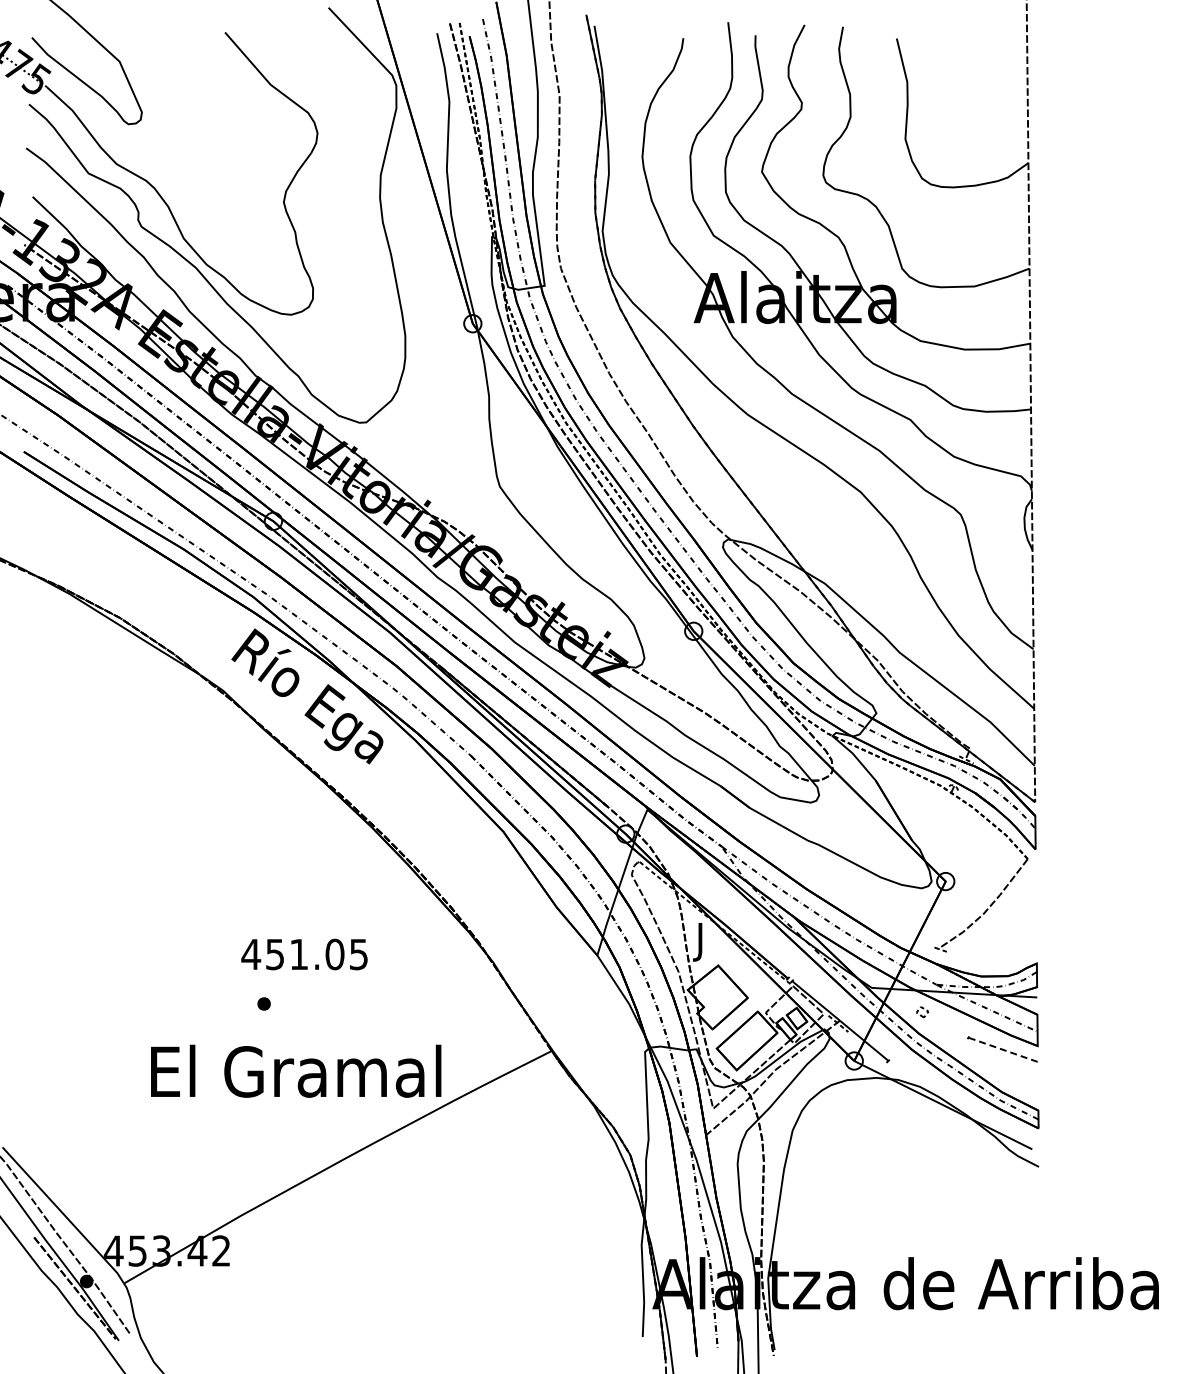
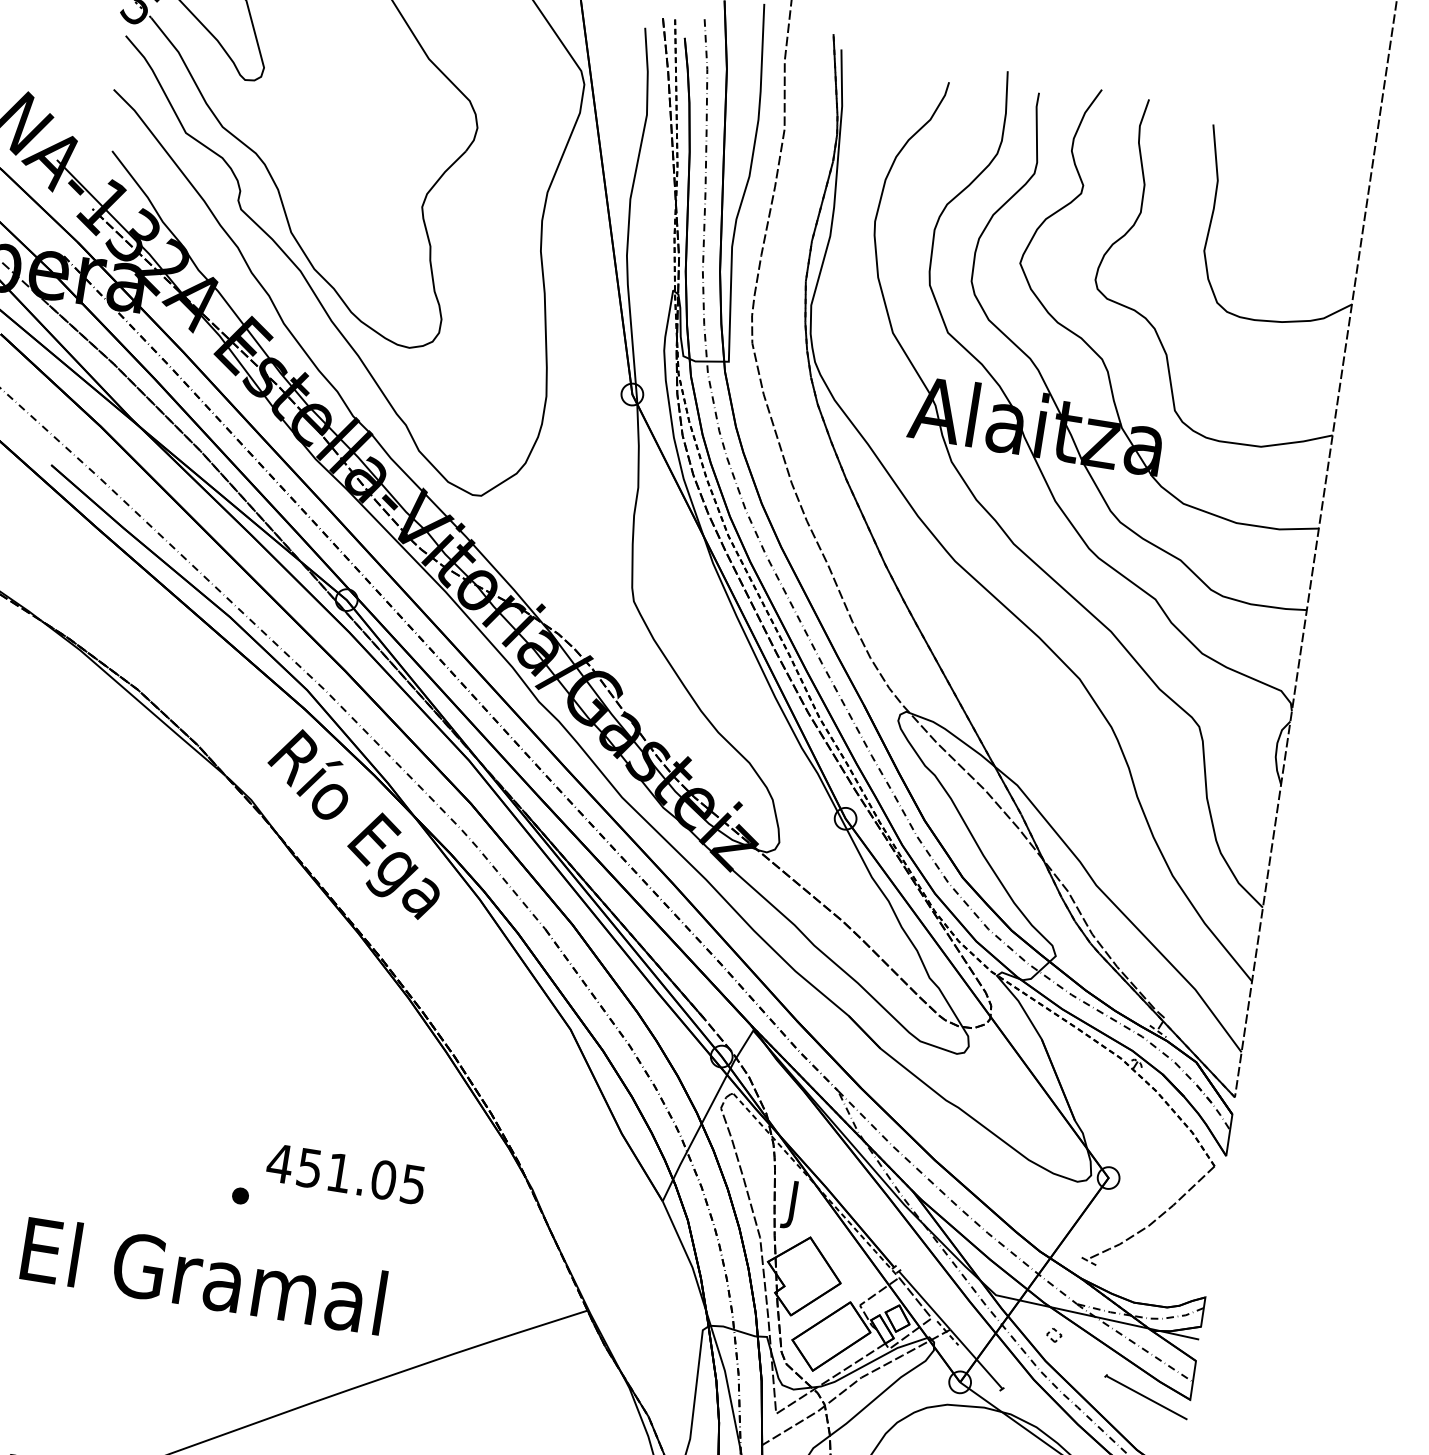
text: (304, 954) -> (346, 1174), moved
line: (1003, 1049) -> (1147, 1397), dashed -> solid
text: (296, 1070) -> (204, 1274), moved

